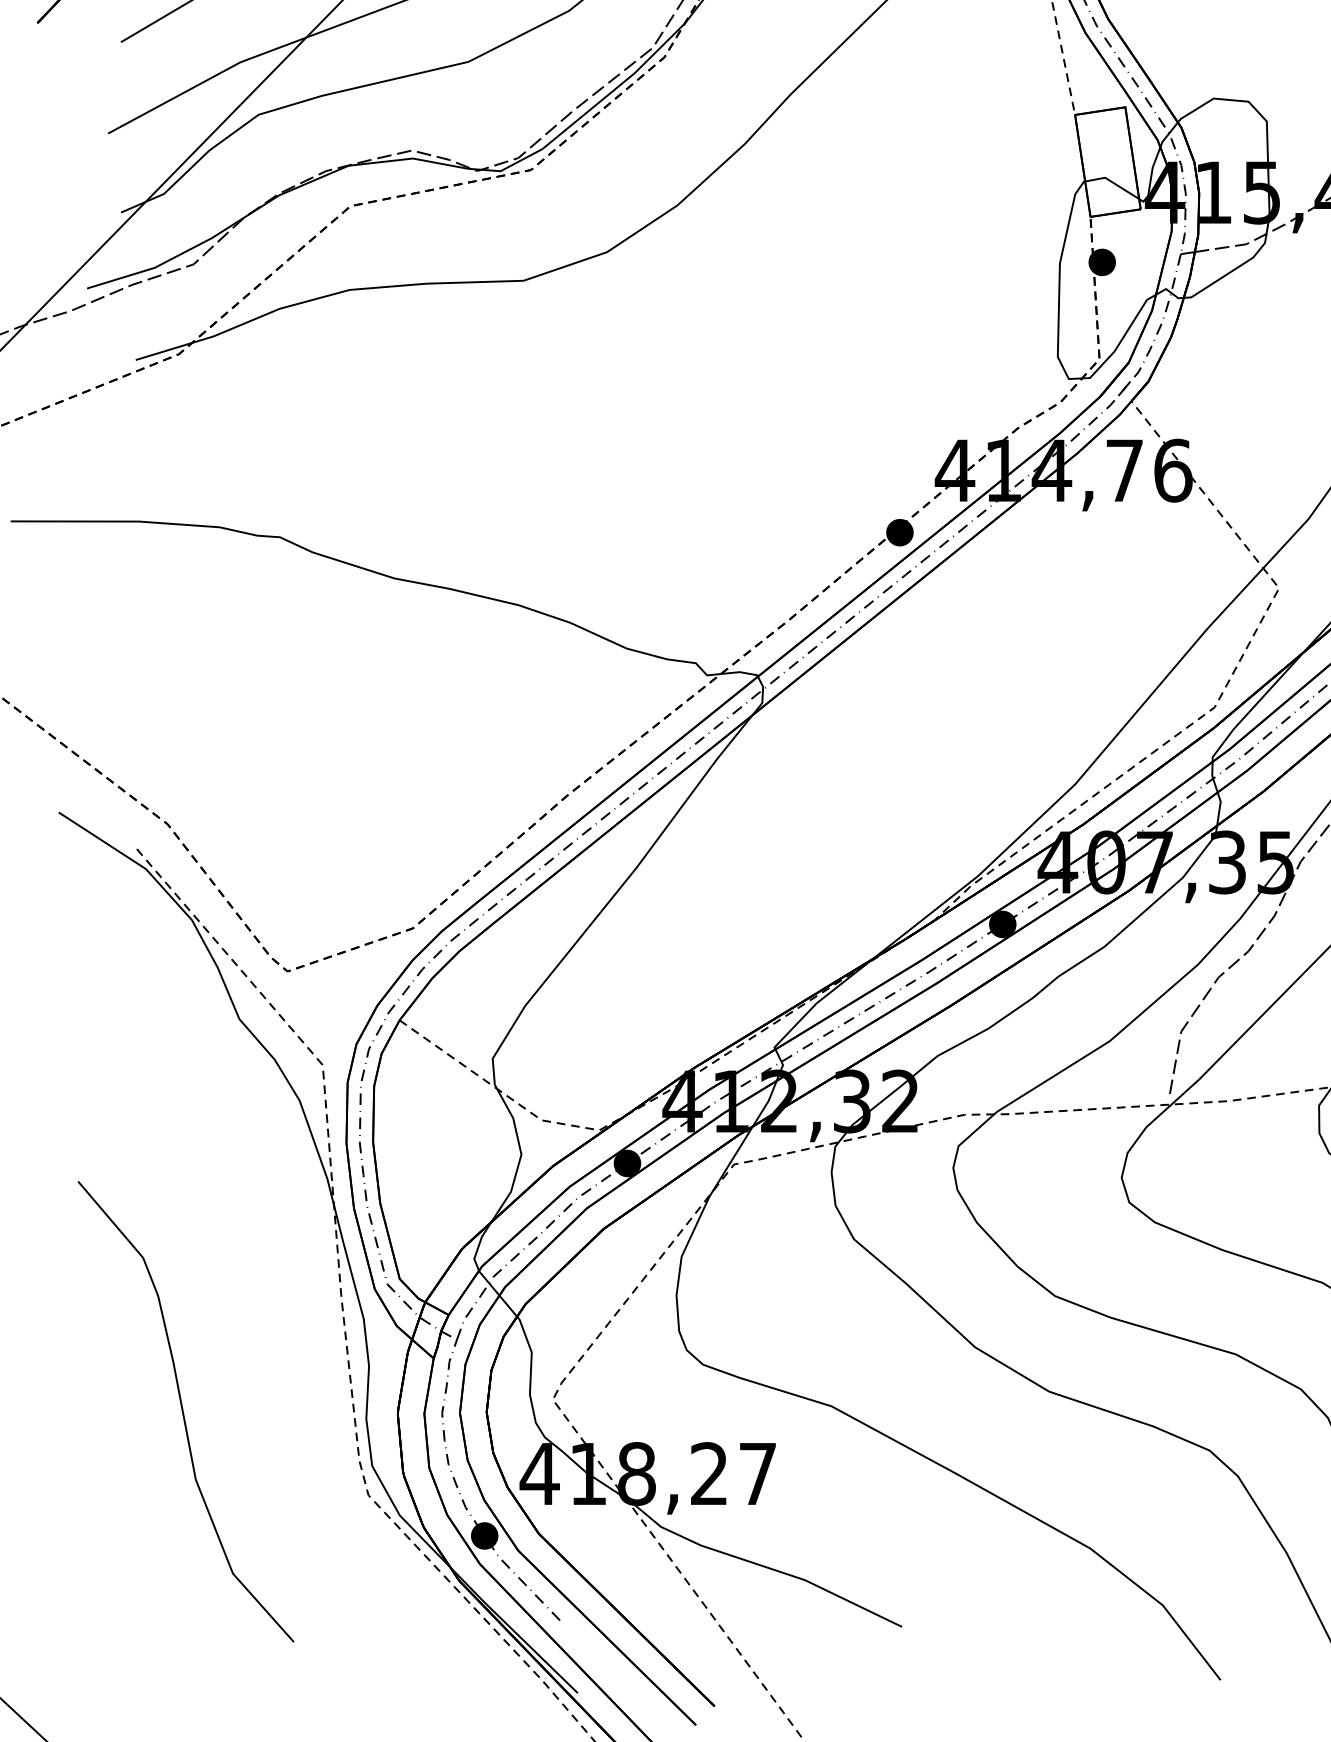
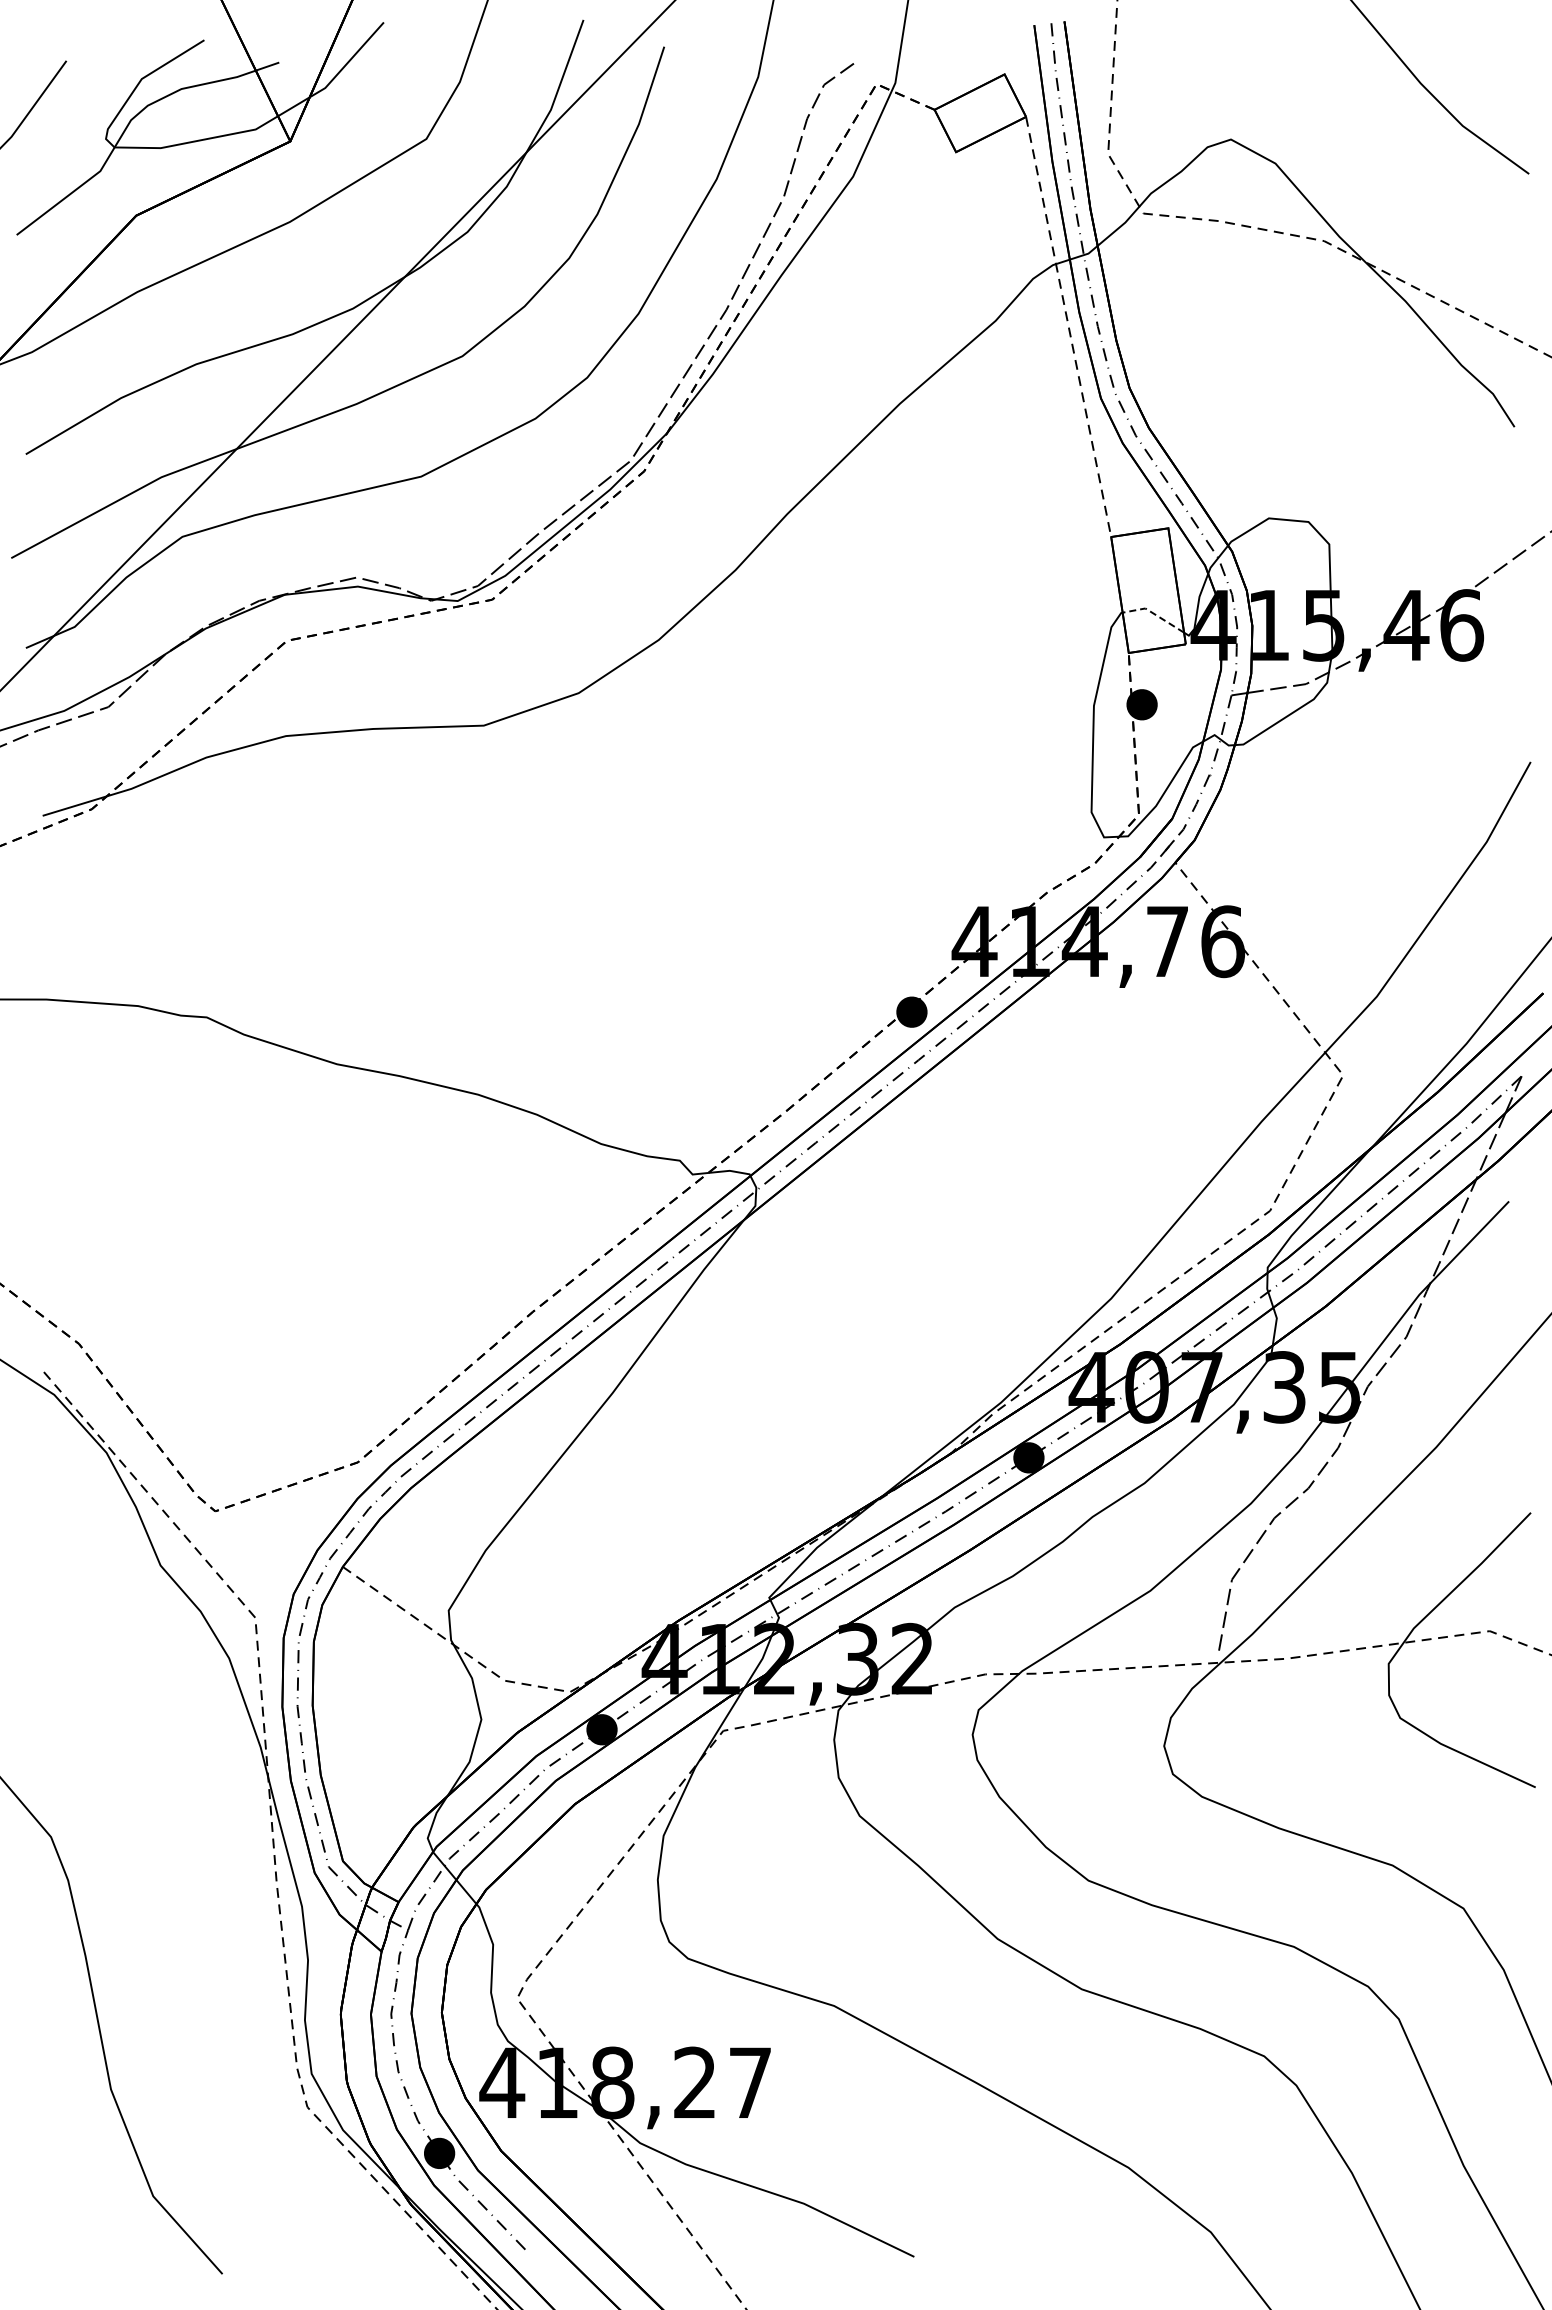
line: (1112, 182) -> (1153, 613), solid -> dashed

